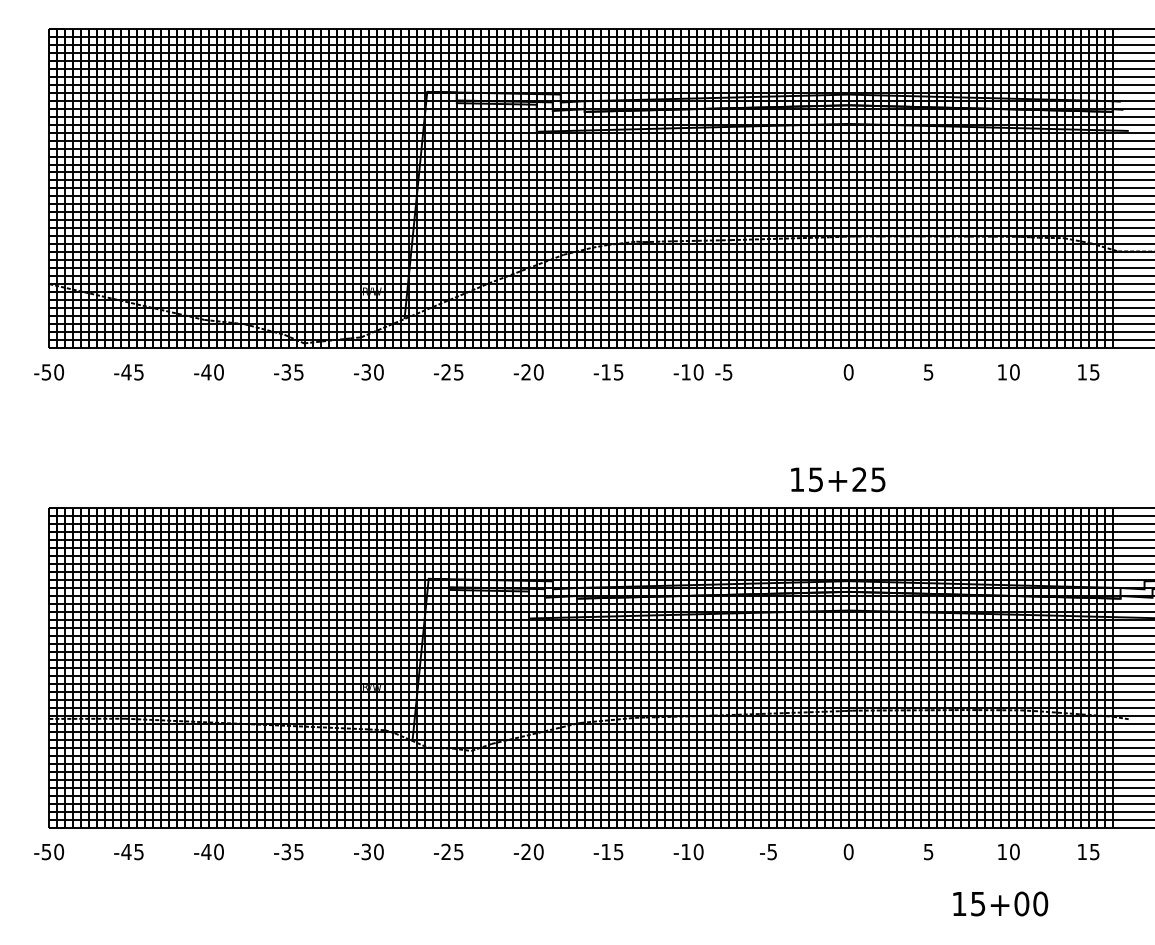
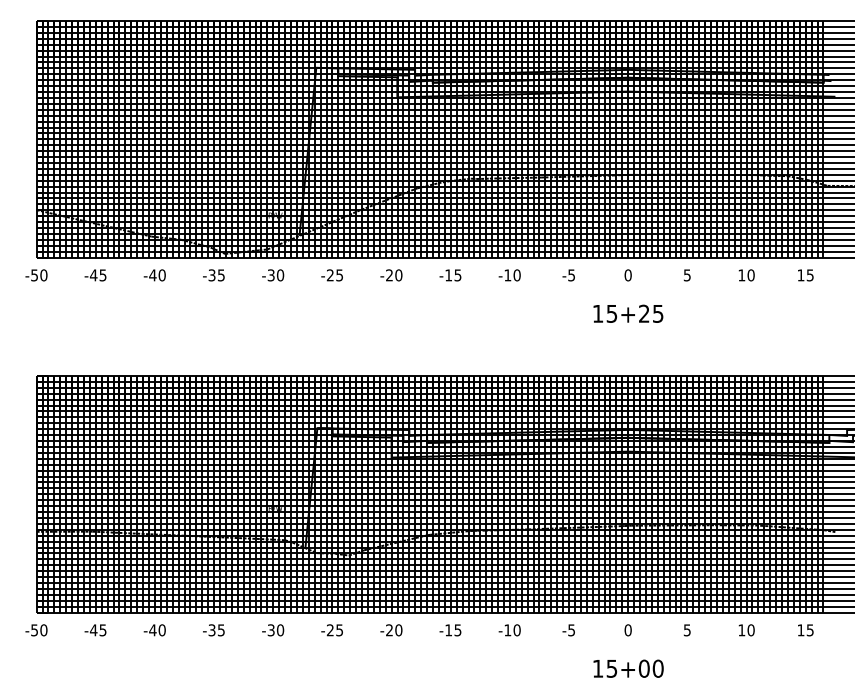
text: (723, 372) -> (568, 275), moved
text: (838, 479) -> (628, 313), moved
text: (1000, 903) -> (628, 668), moved

